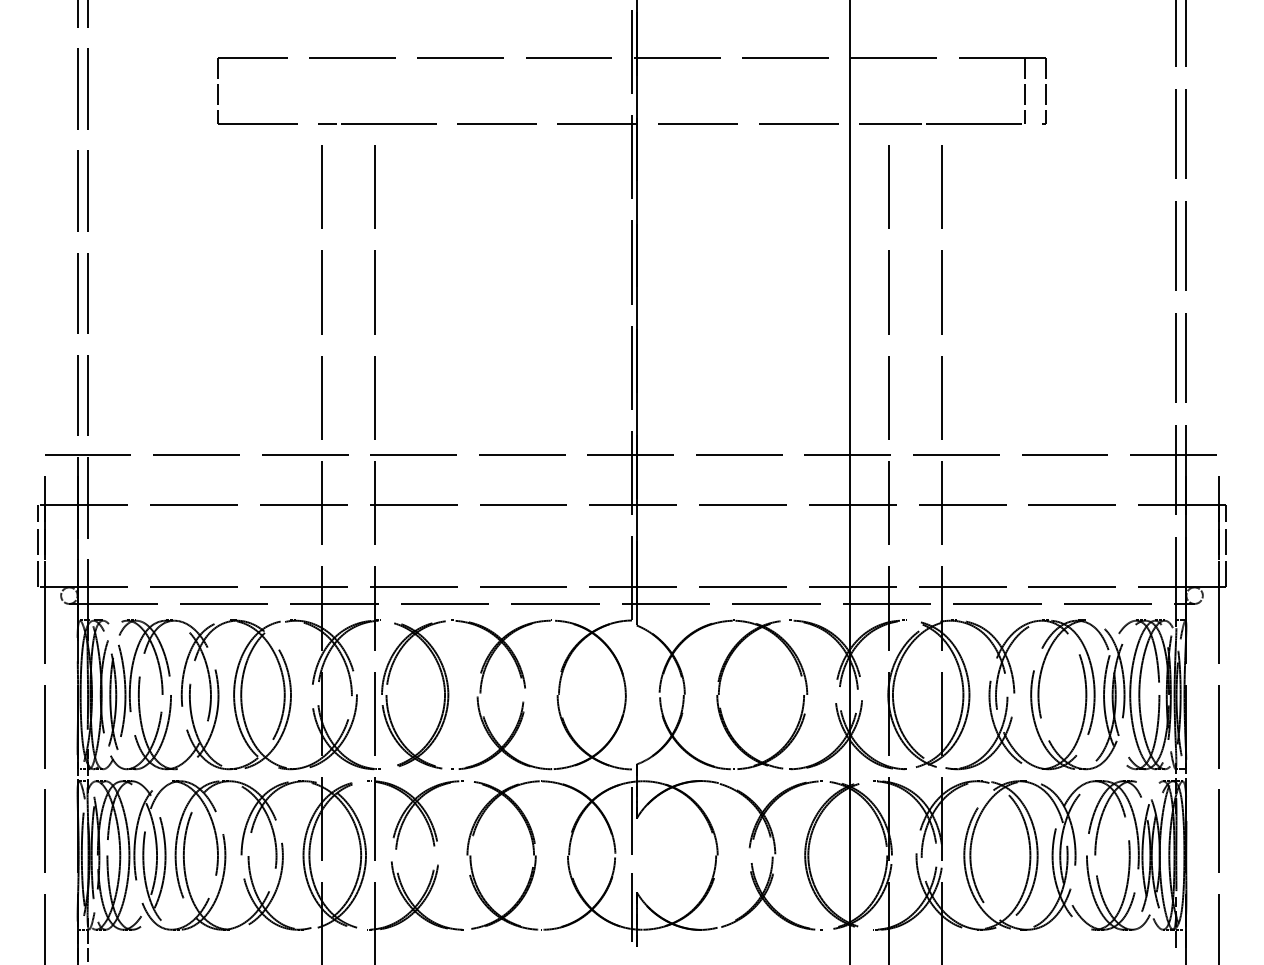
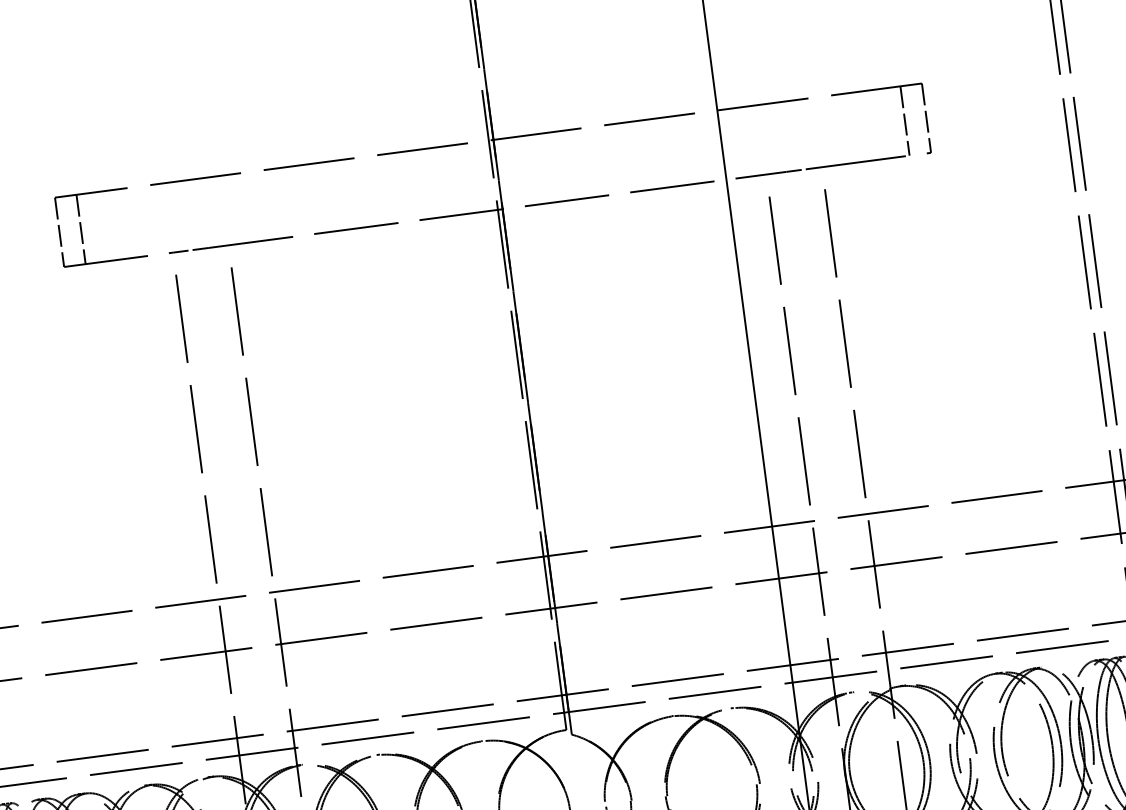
line: (238, 90) -> (80, 229), added

